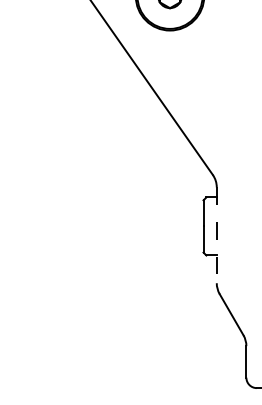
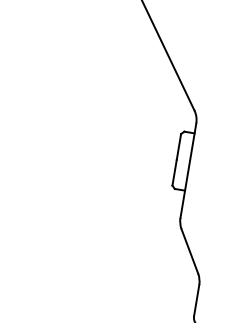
line: (216, 235) -> (188, 170), dashed -> solid

